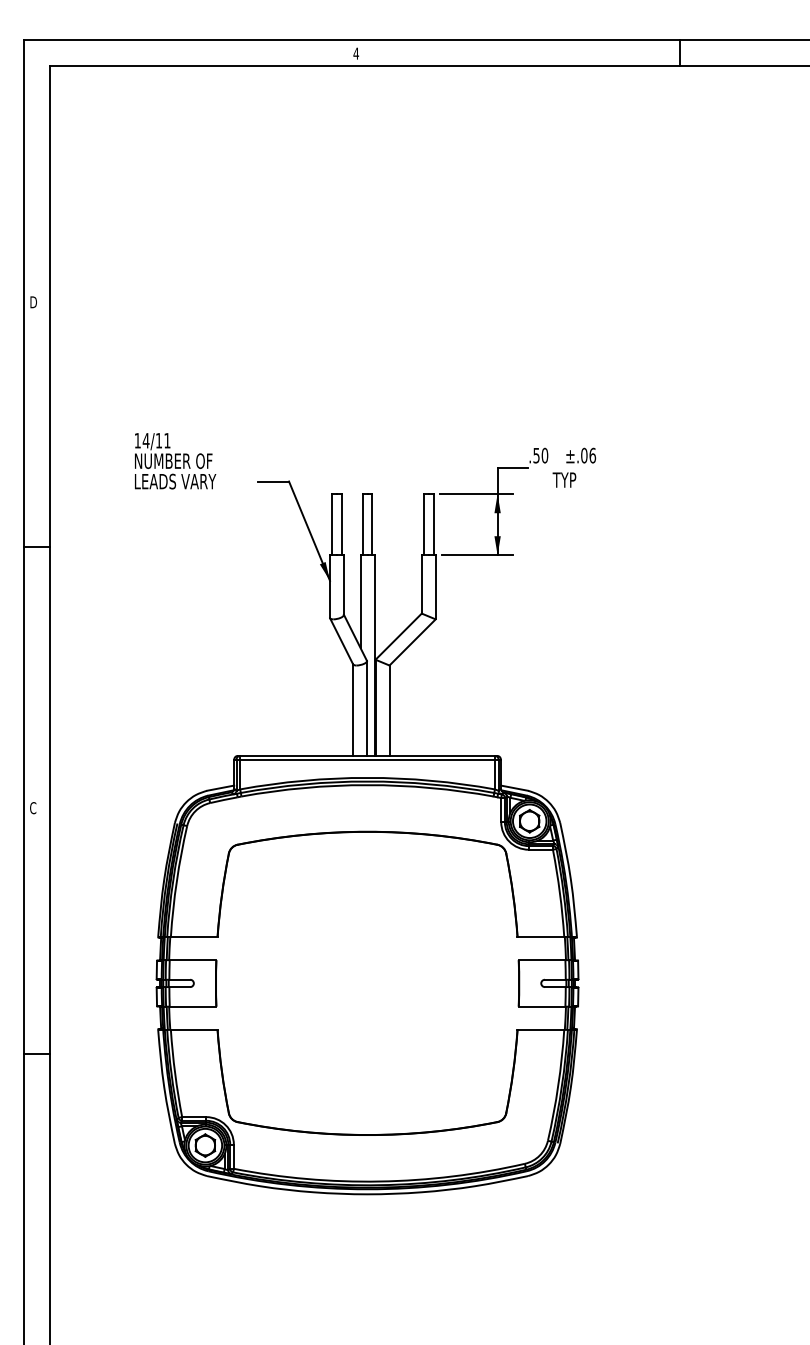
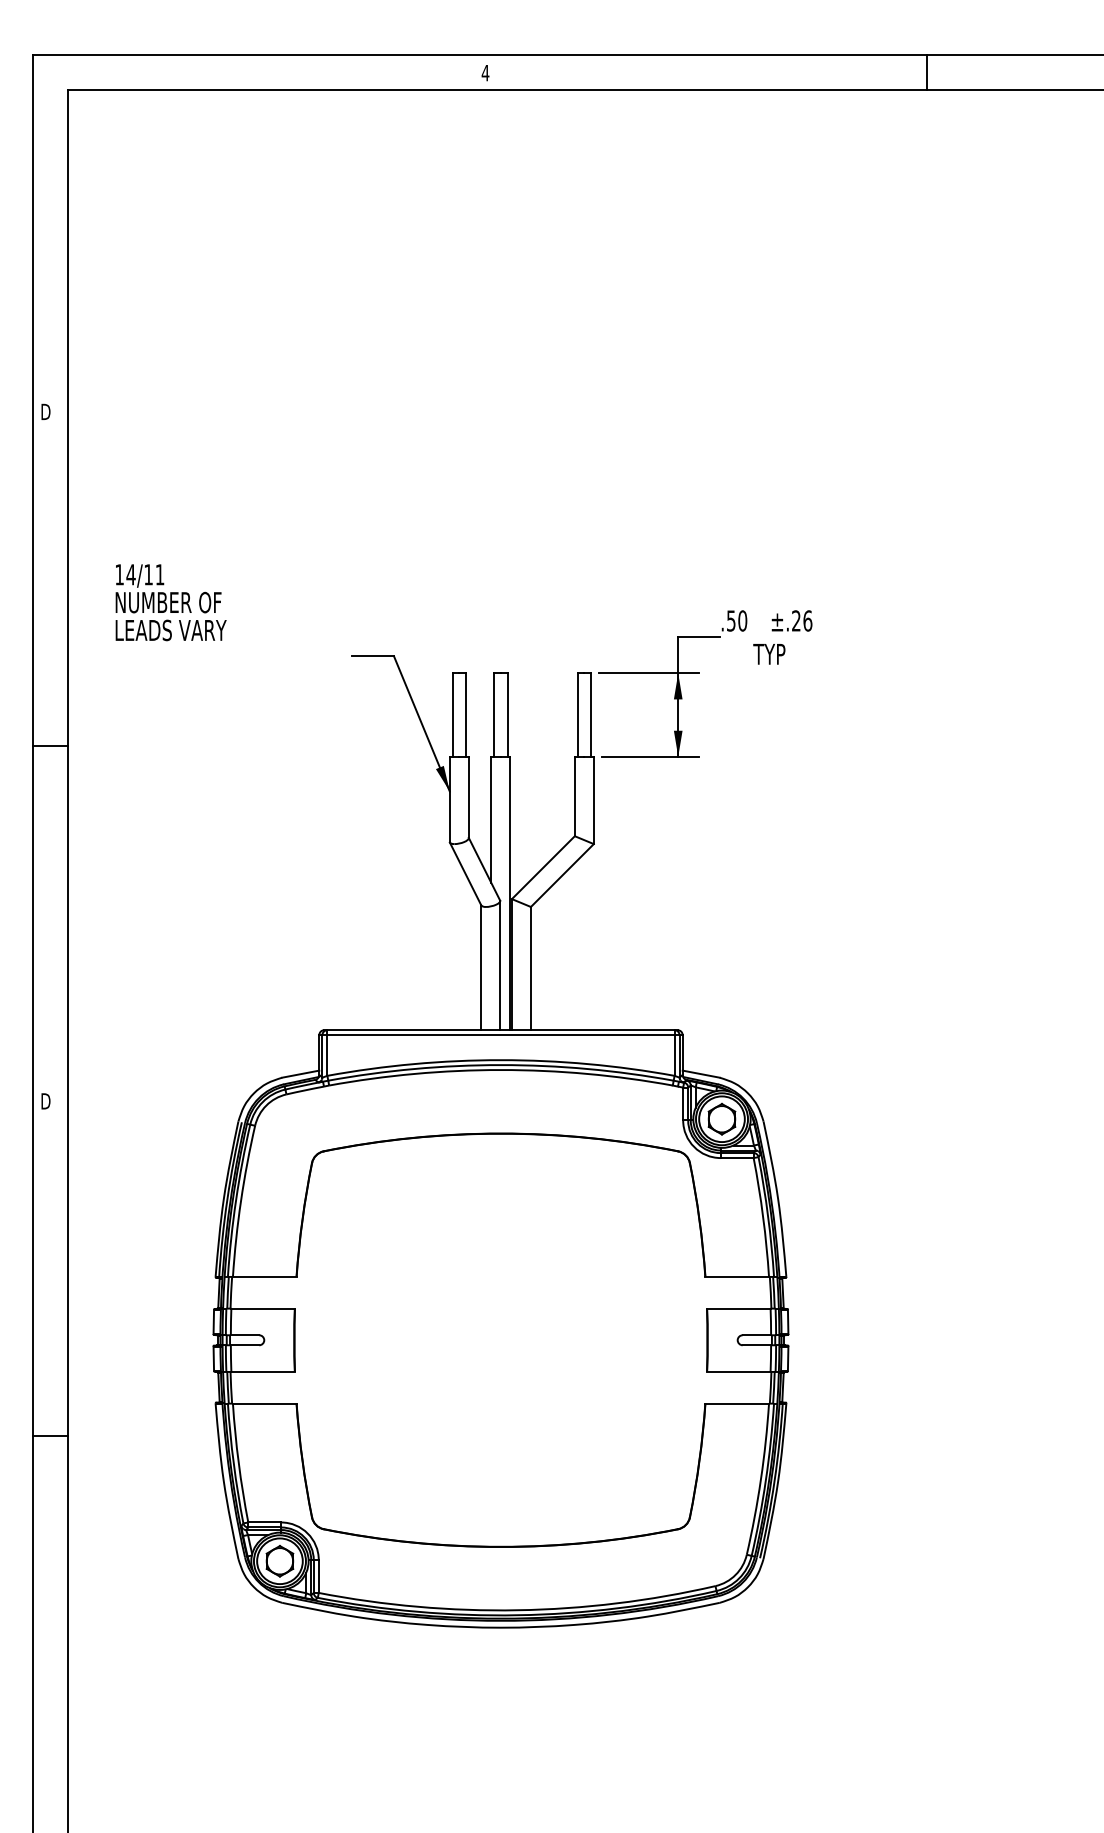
text: (584, 455) -> (796, 620), ±.06 -> ±.26
text: (175, 461) -> (171, 603), moved
text: (33, 808) -> (45, 1101), C -> D

